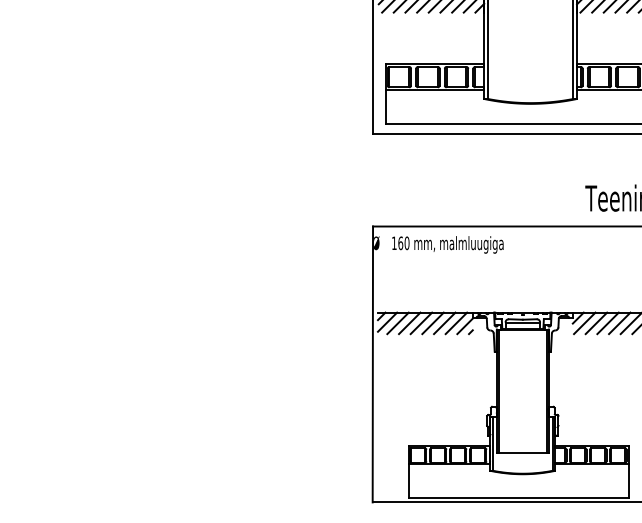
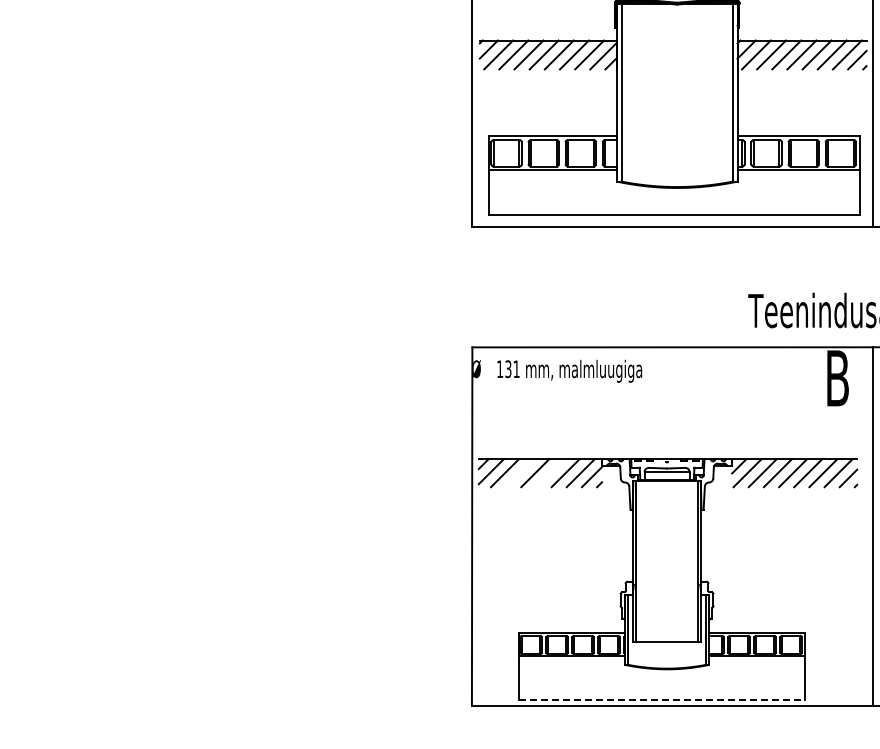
text: (403, 243) -> (512, 369), 160 -> 131
line: (410, 323) -> (520, 473), removed
line: (433, 323) -> (550, 473), removed
line: (518, 498) -> (661, 700), solid -> dashed

